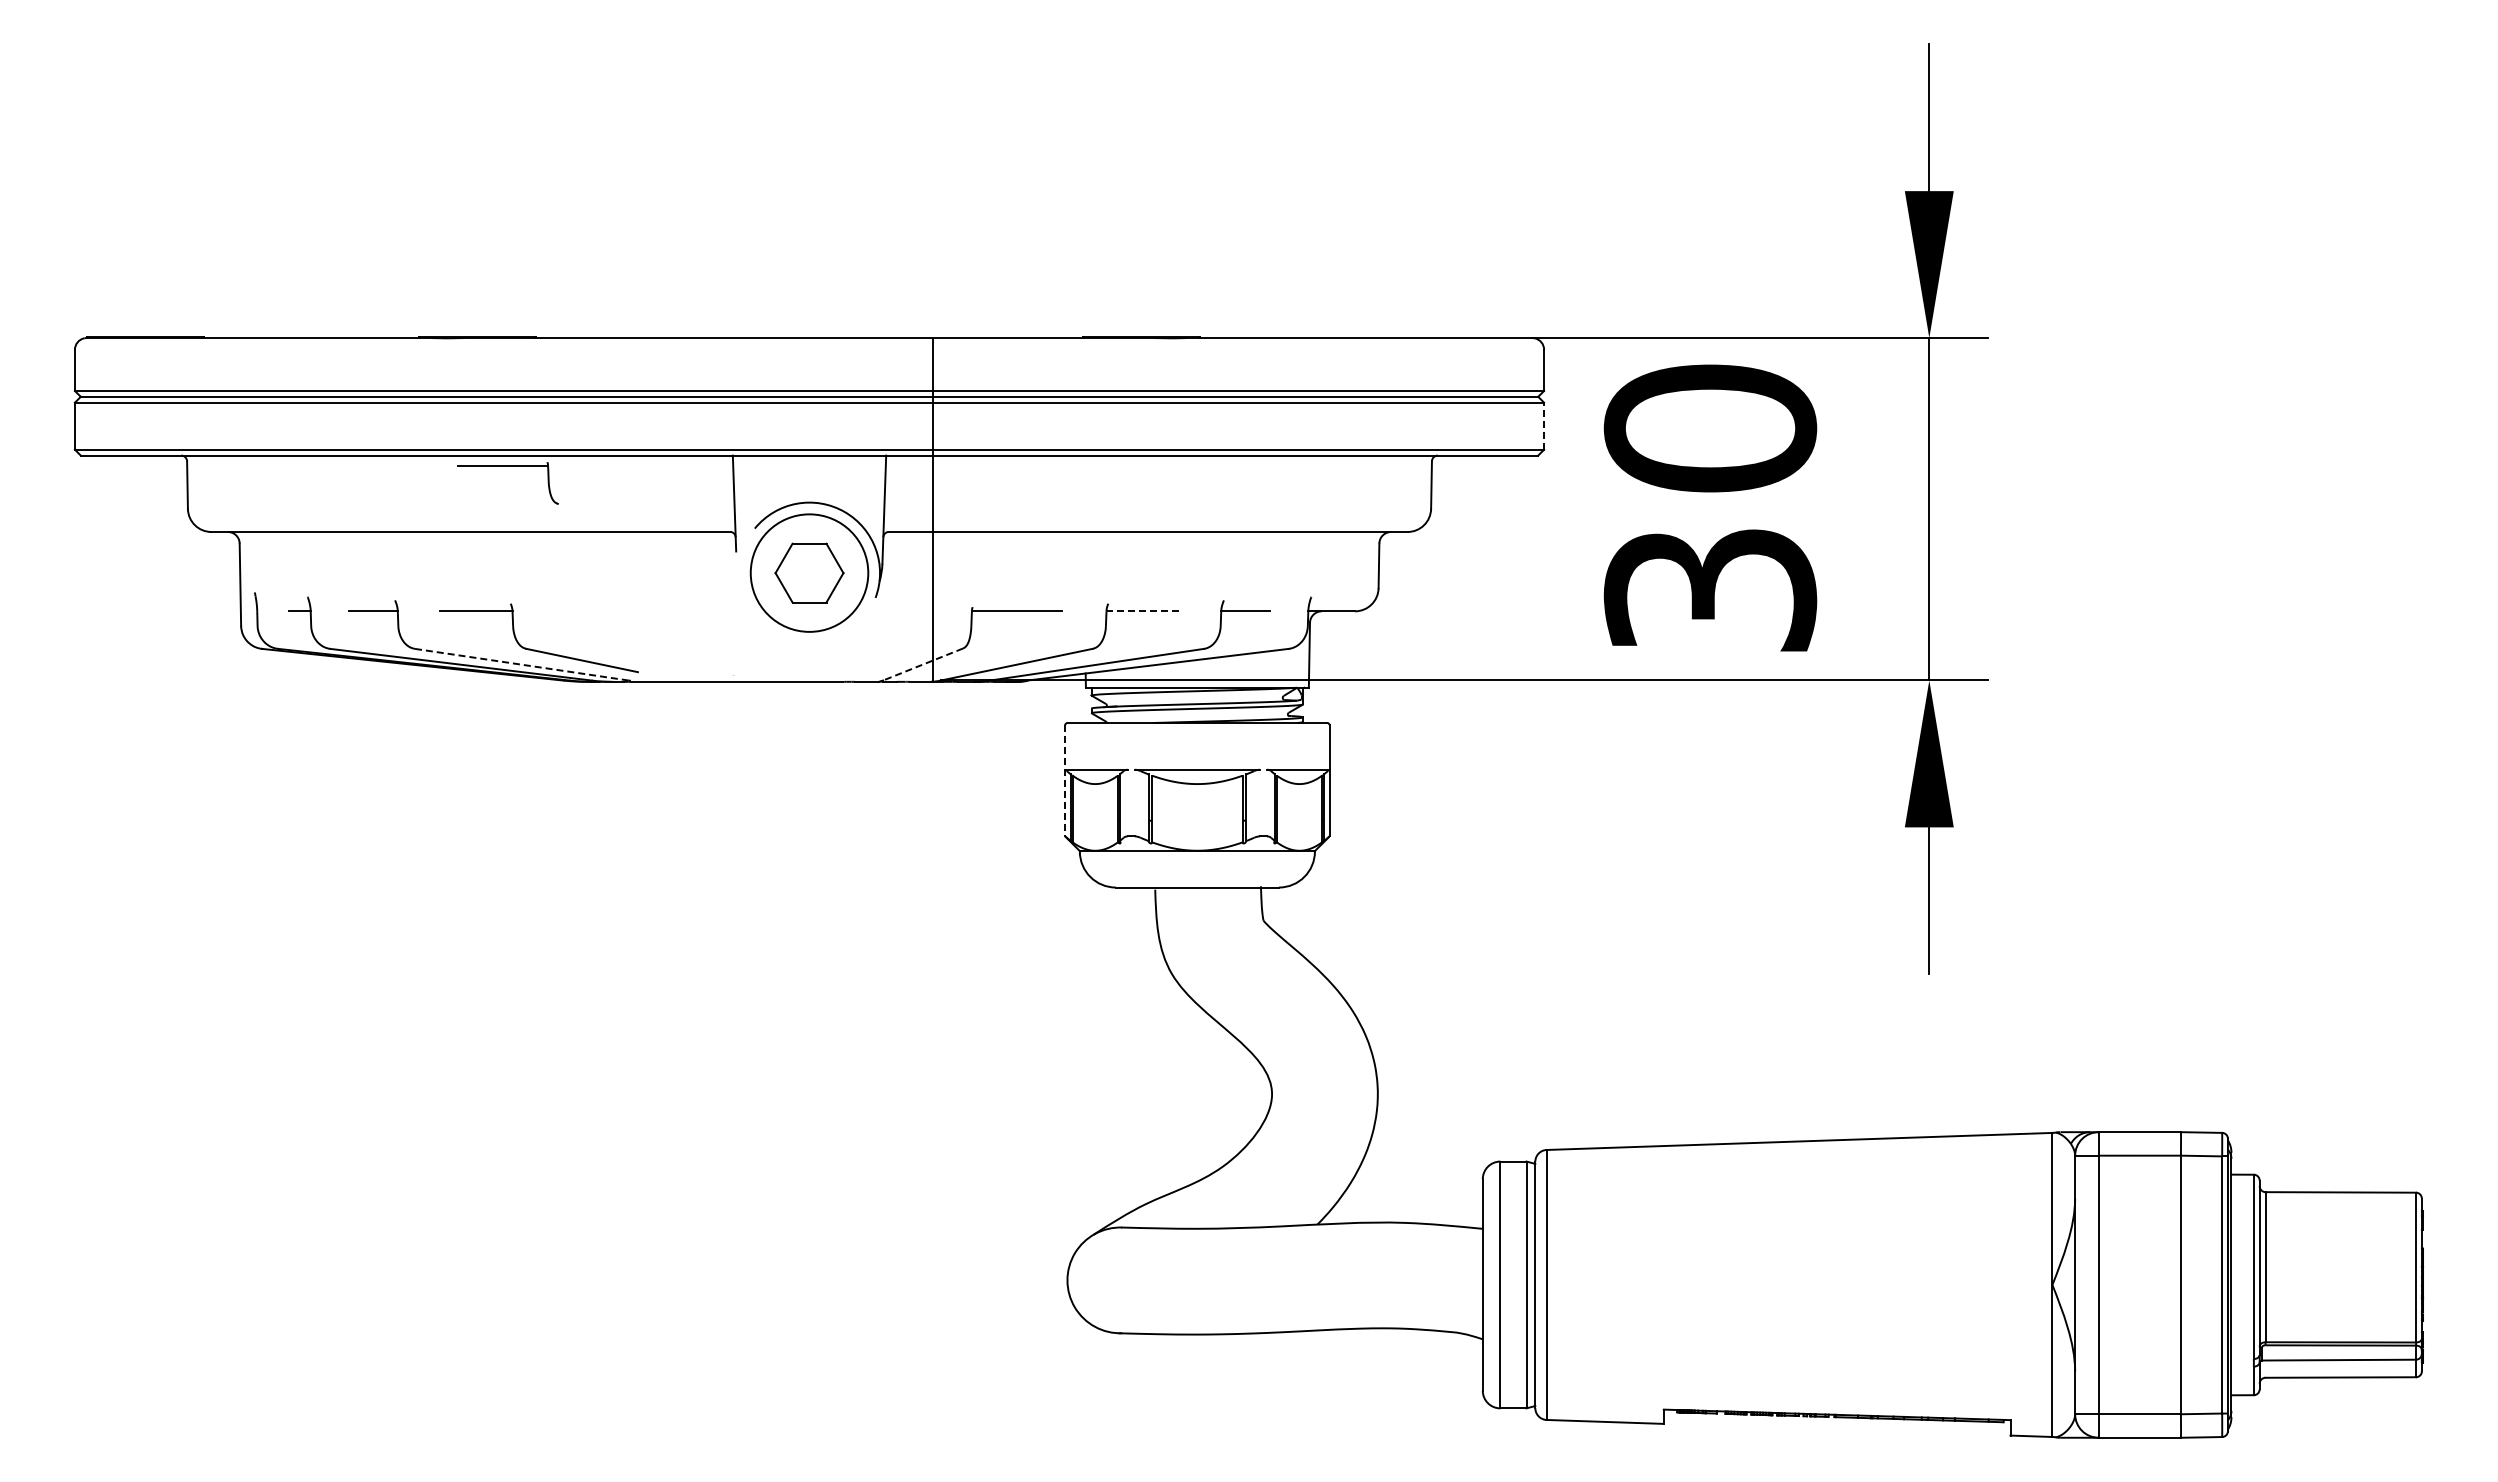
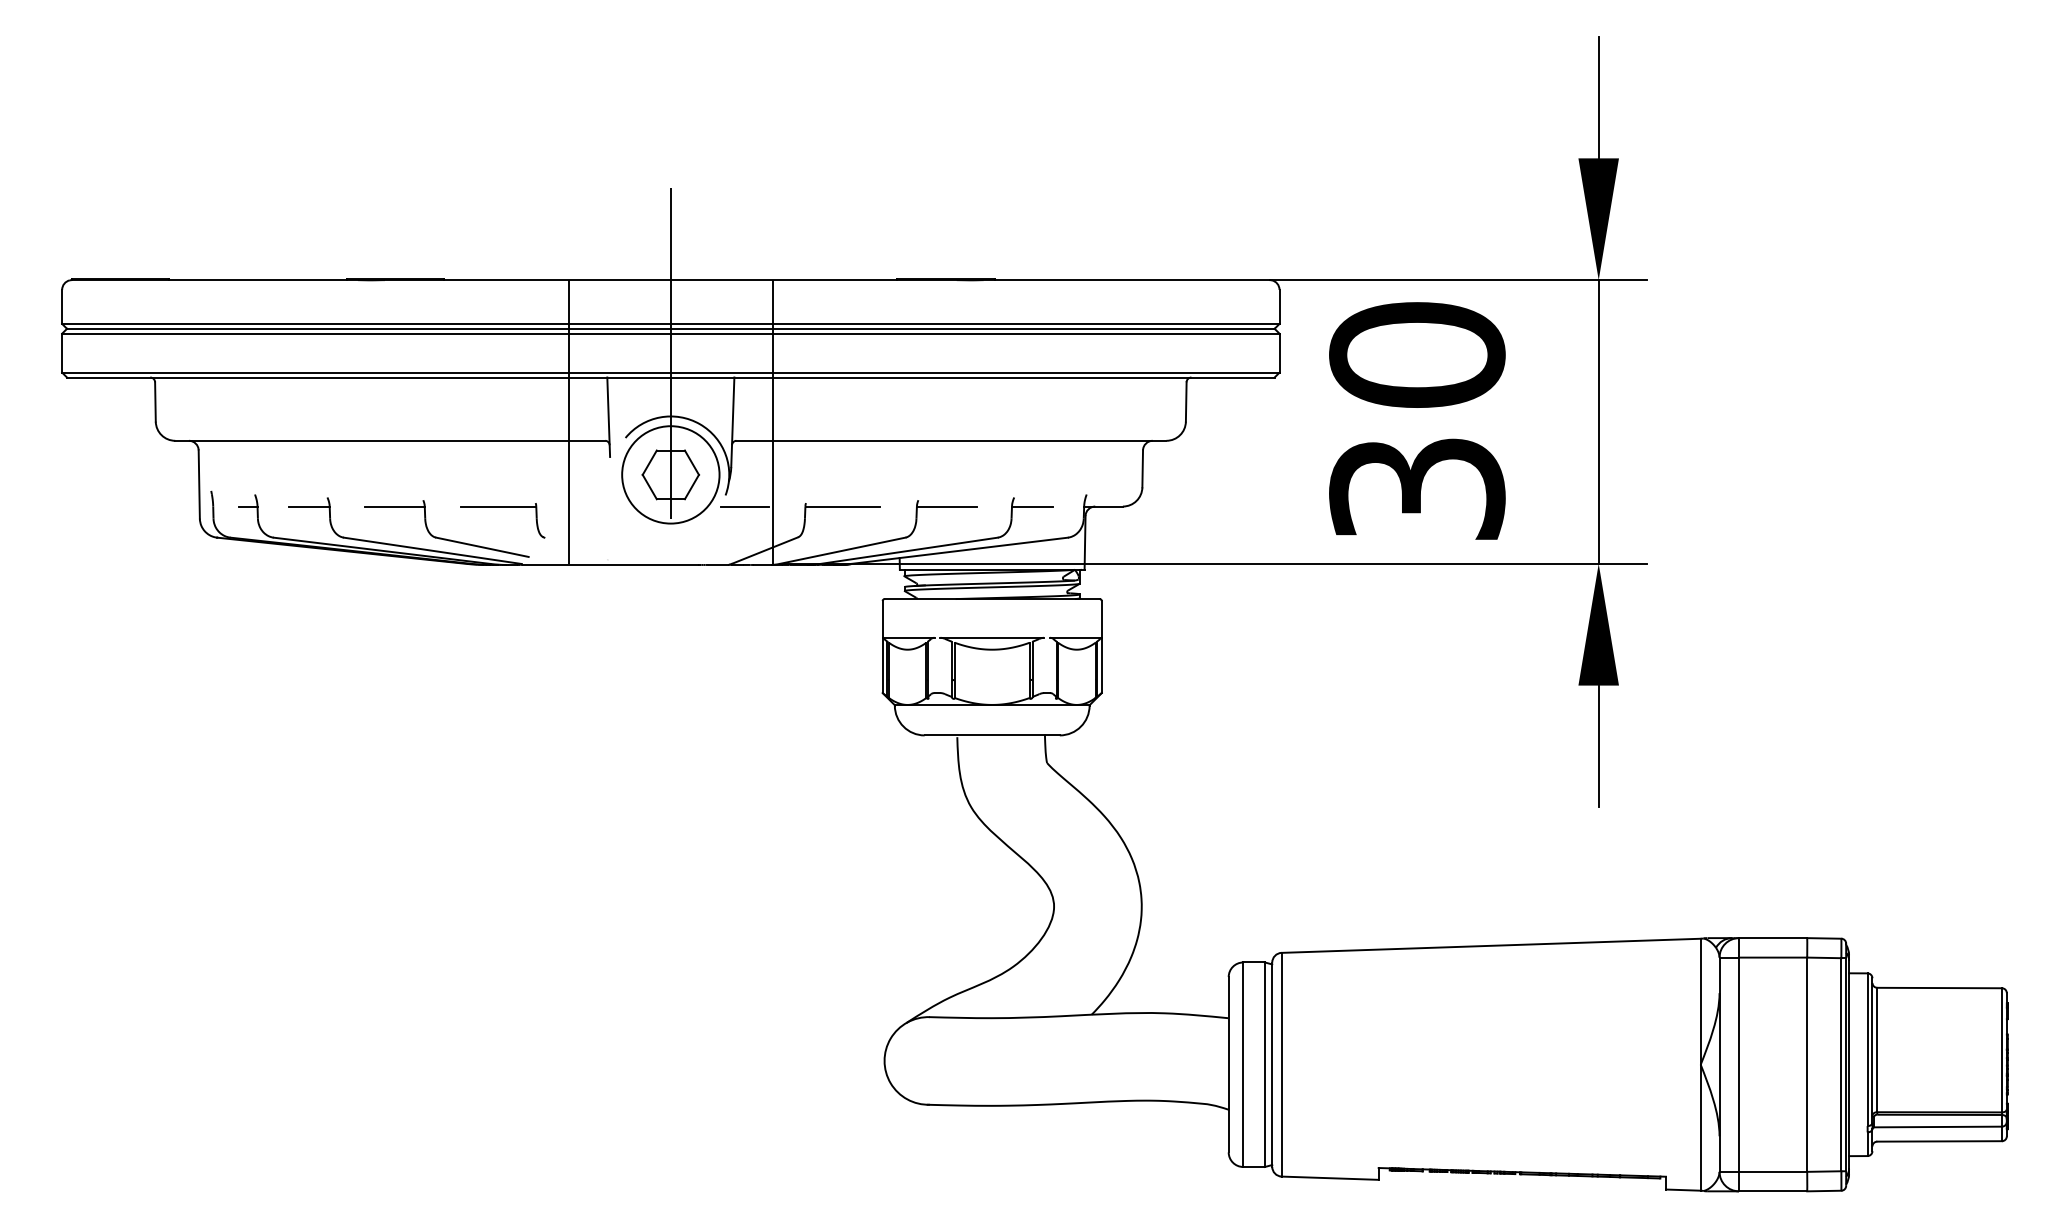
line: (809, 426) -> (670, 353), added
line: (1544, 426) -> (1279, 353), dashed -> solid
part: (507, 466) -> (502, 506), moved
line: (686, 509) -> (568, 422), added
line: (899, 611) -> (745, 506), added
line: (1142, 611) -> (946, 506), dashed -> solid
line: (521, 664) -> (432, 550), dashed -> solid
line: (923, 664) -> (765, 550), dashed -> solid
line: (1065, 780) -> (882, 646), dashed -> solid

